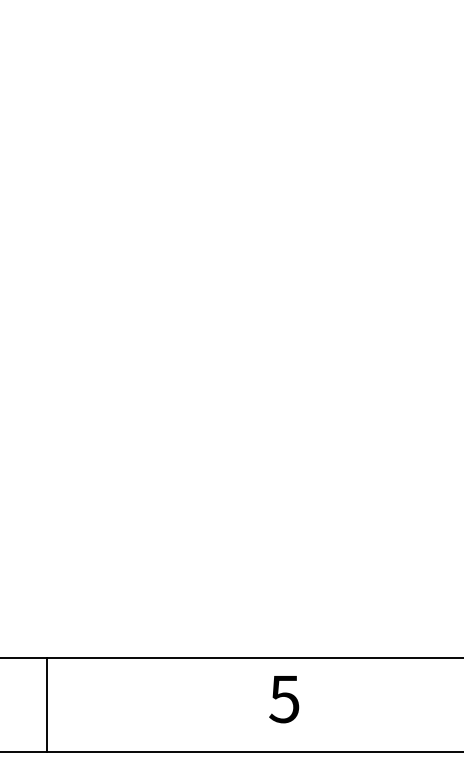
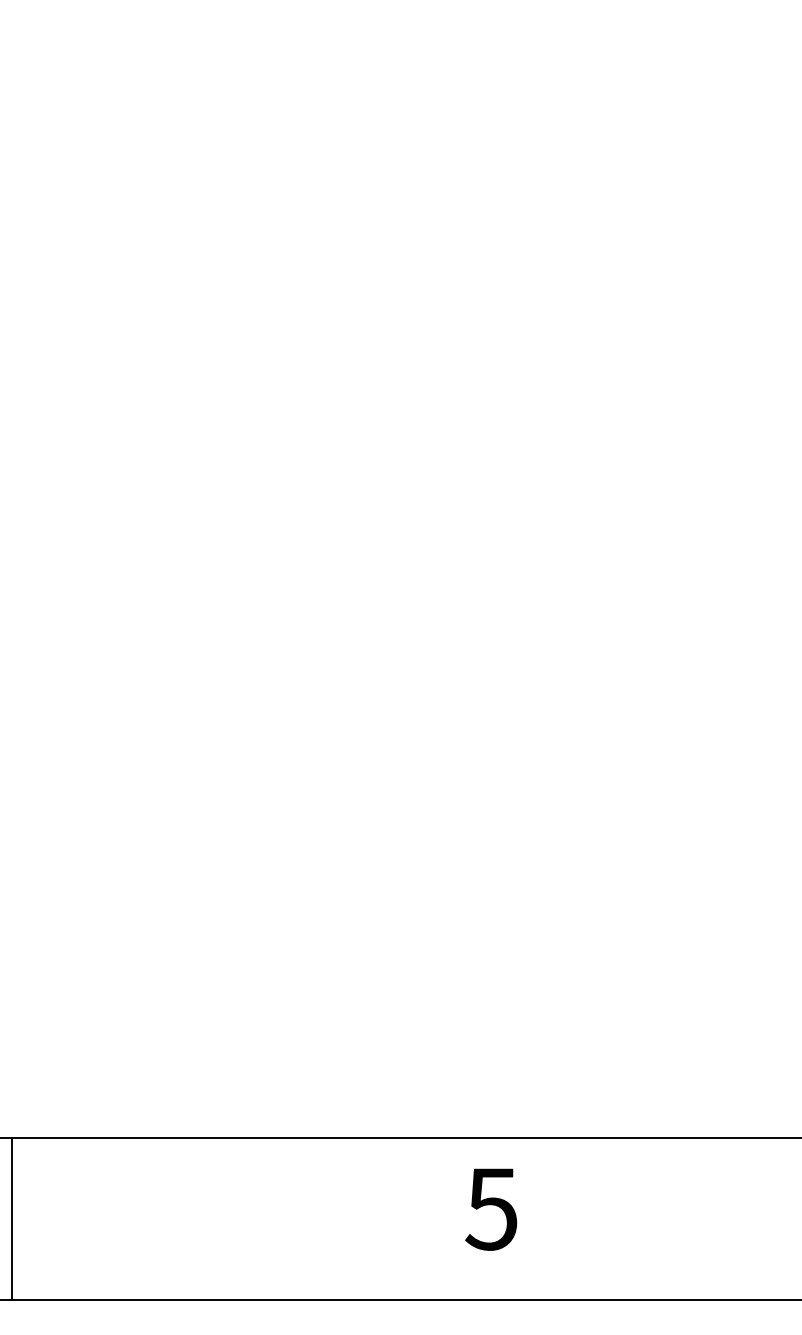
line: (47, 704) -> (12, 1218), moved

